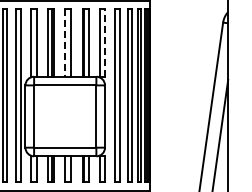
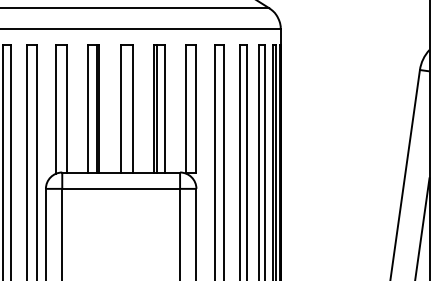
line: (65, 43) -> (121, 109), dashed -> solid
line: (104, 43) -> (195, 109), dashed -> solid

